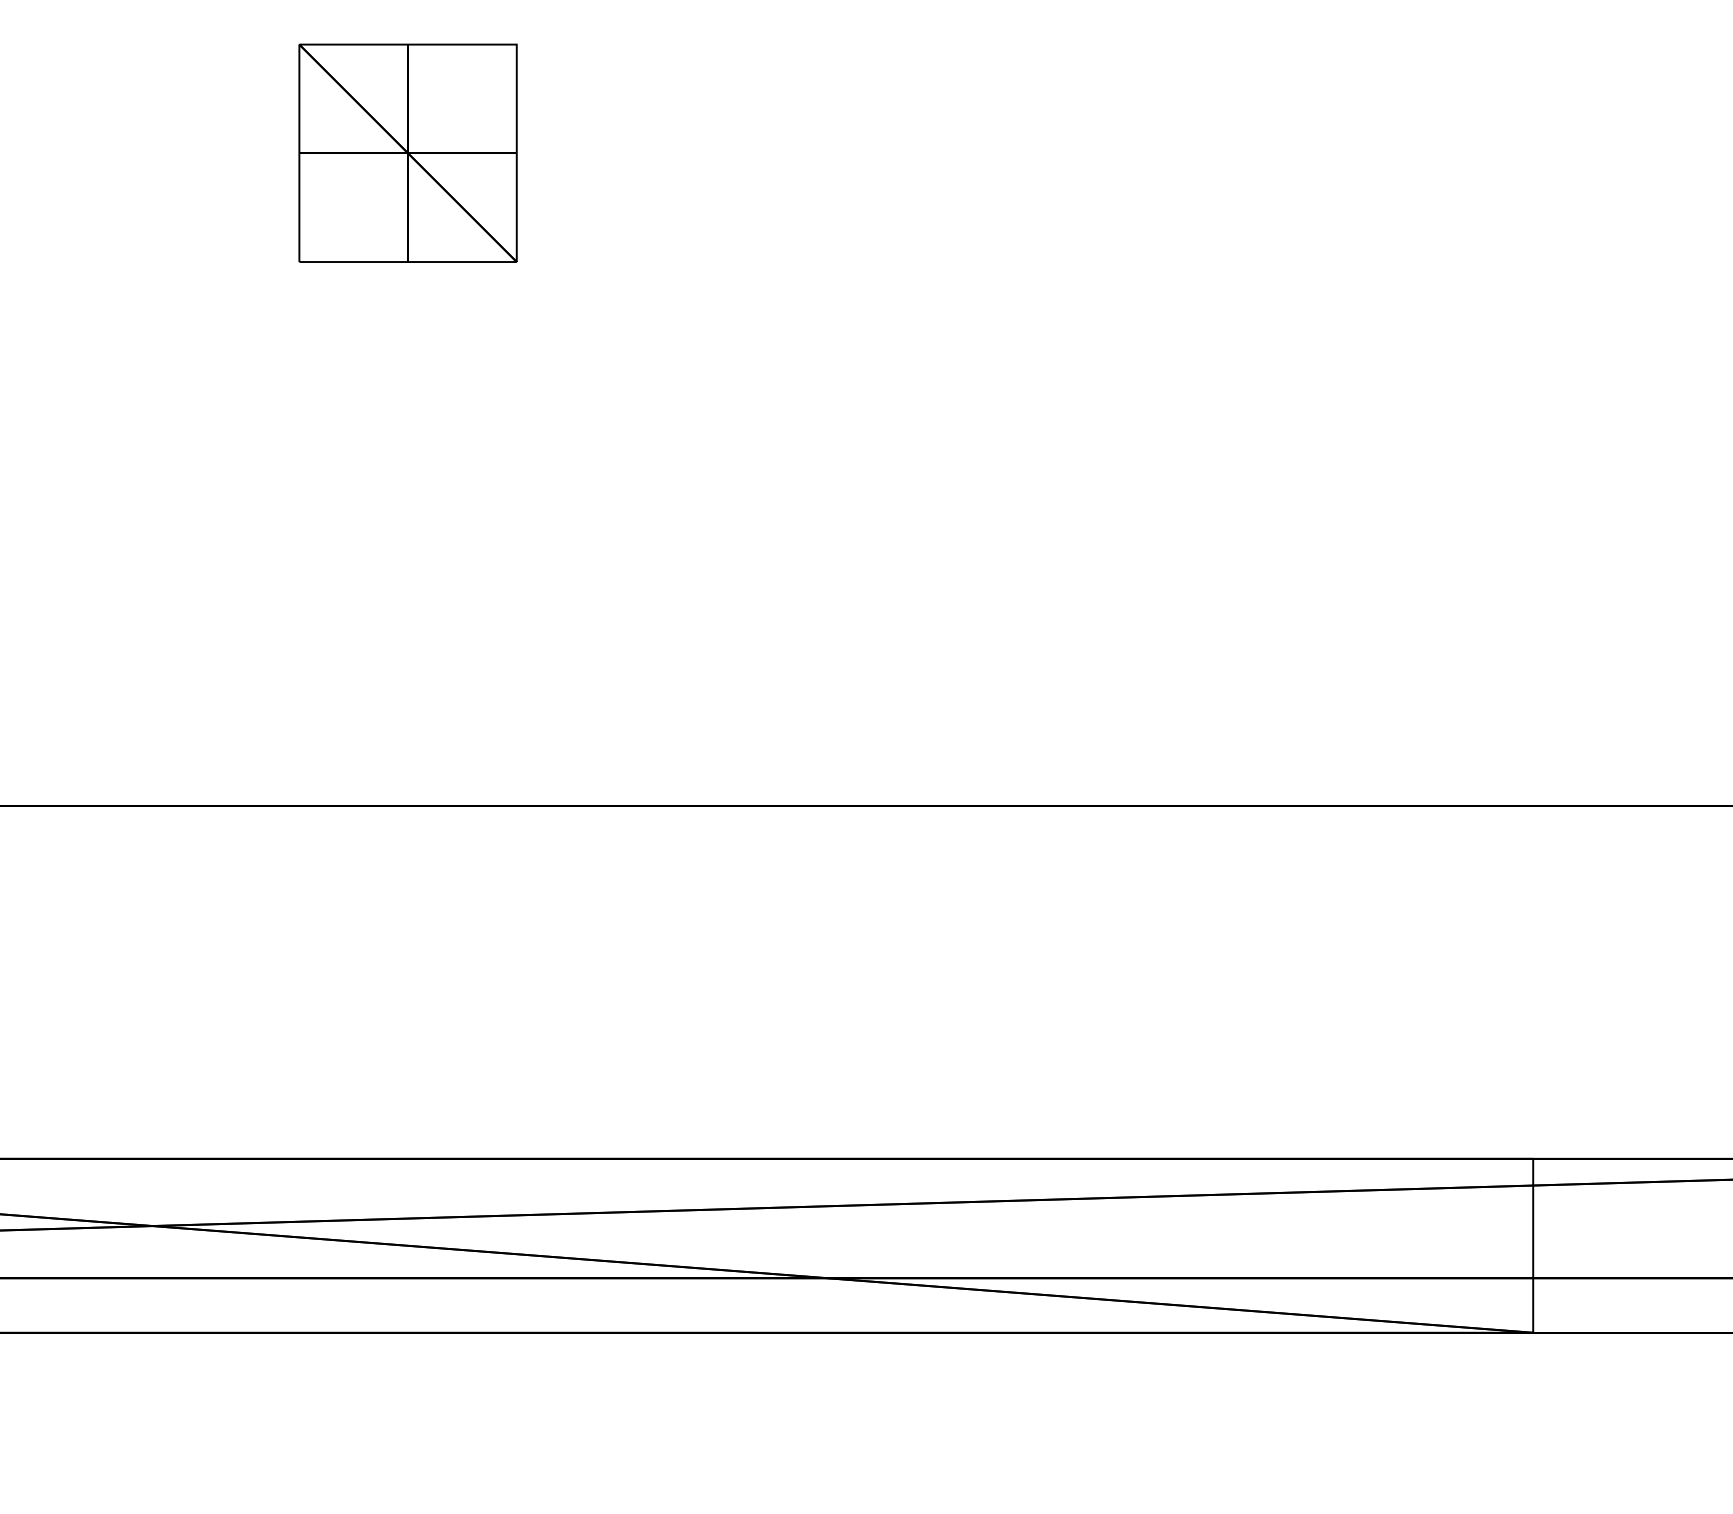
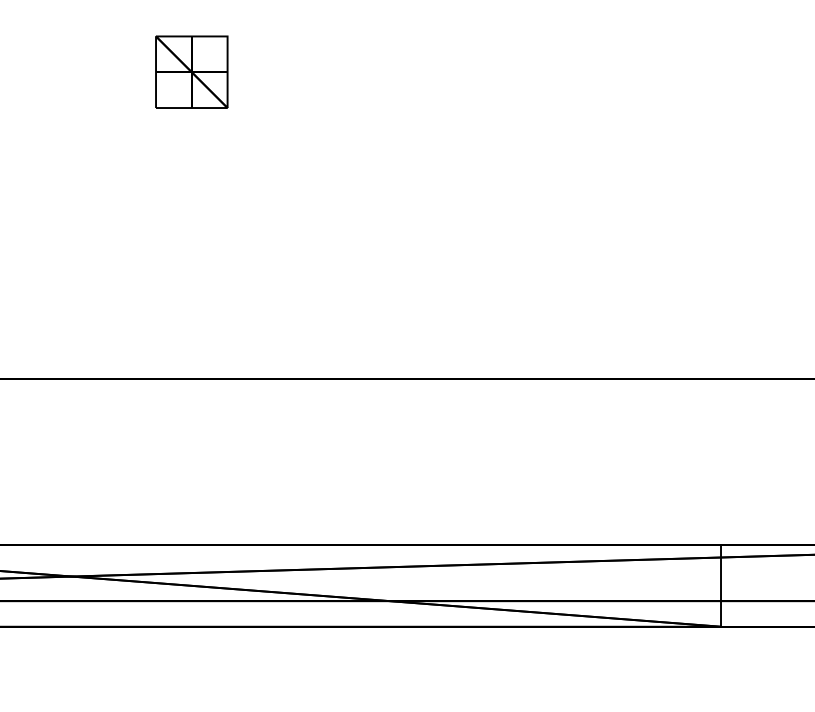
part: (407, 154) -> (191, 72), size x0.7

